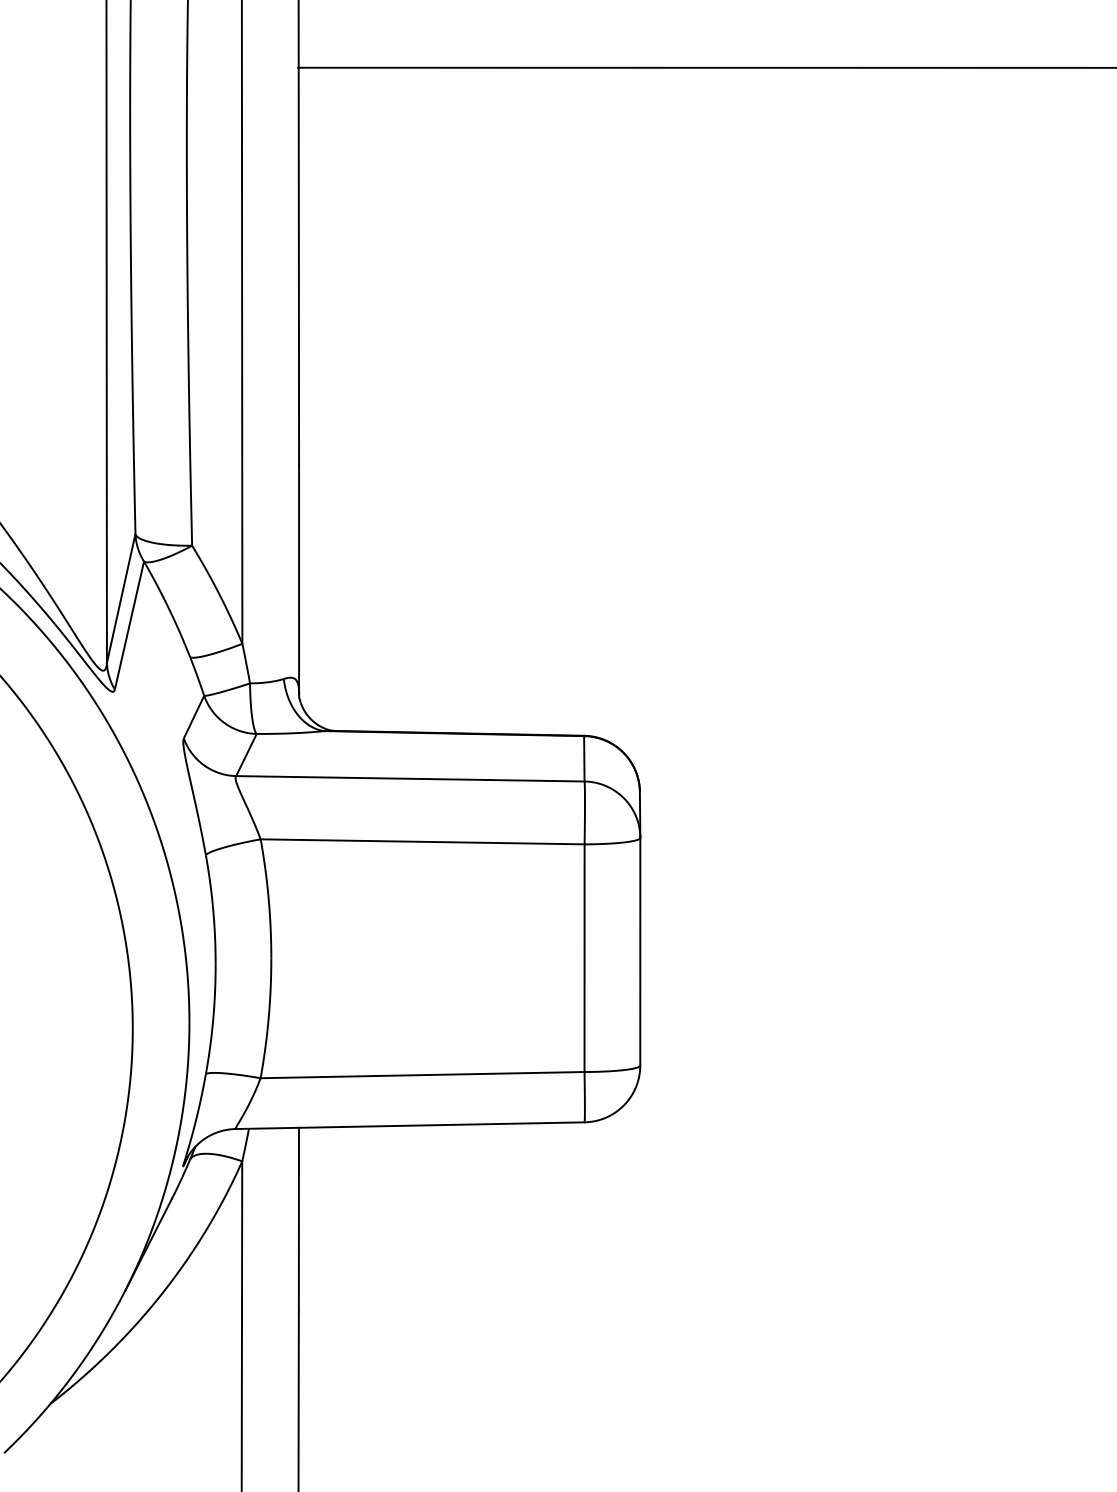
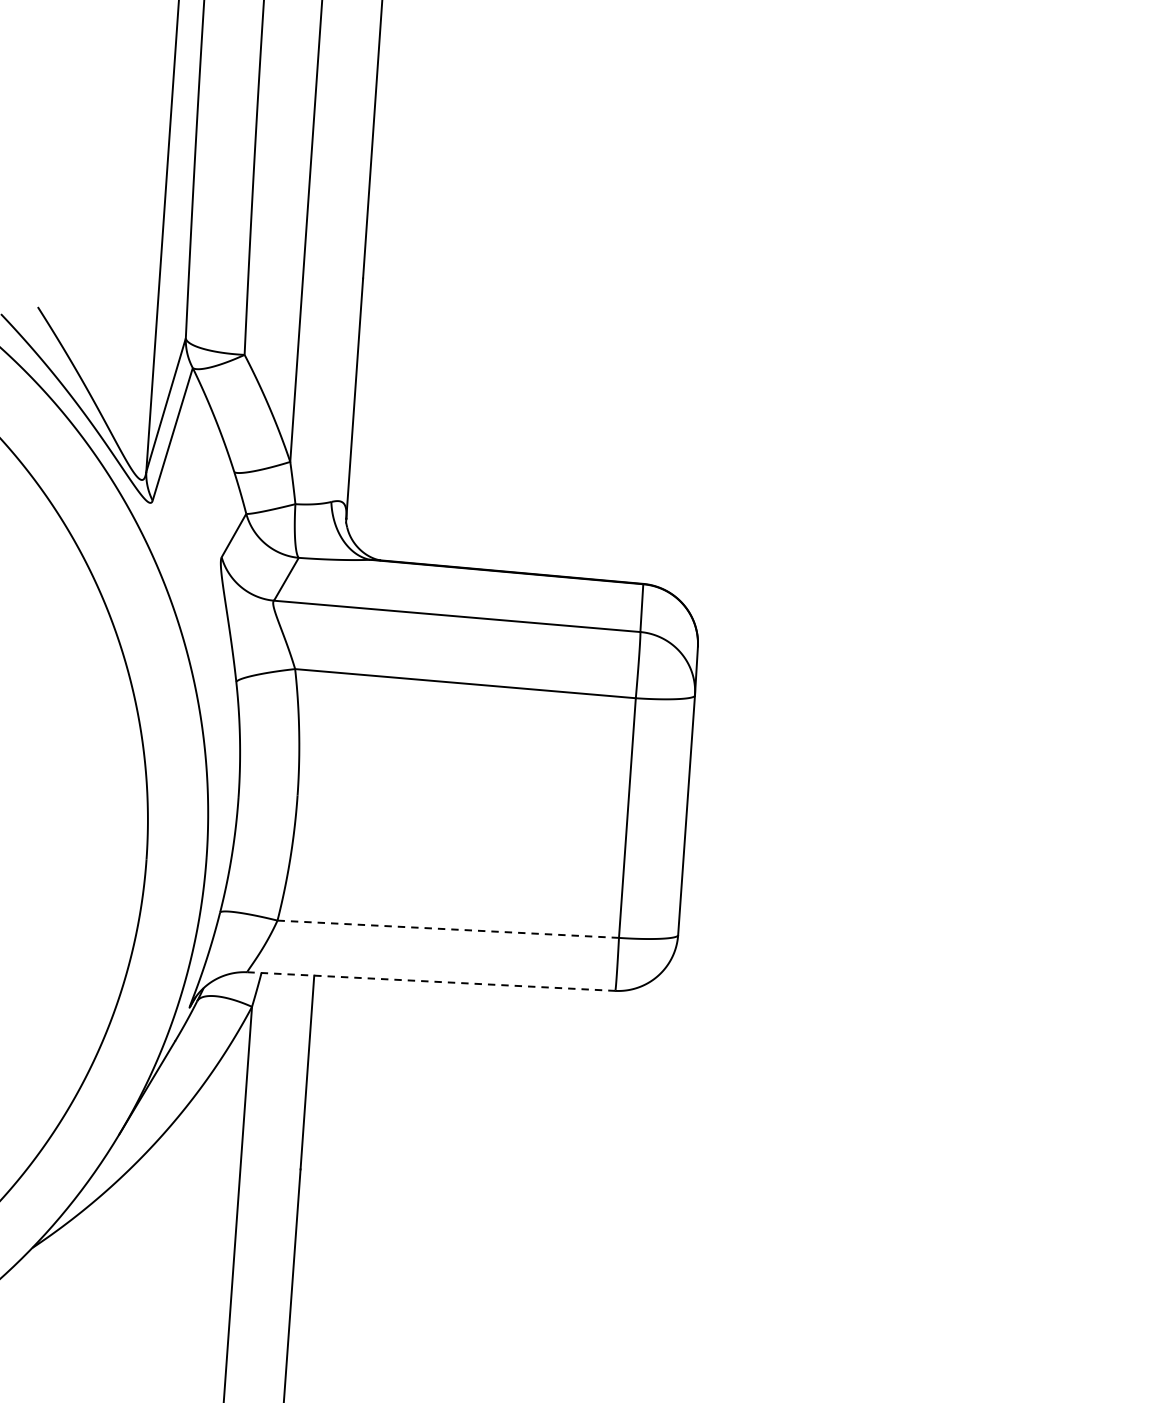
line: (422, 1075) -> (448, 929), solid -> dashed
line: (410, 1125) -> (431, 981), solid -> dashed

